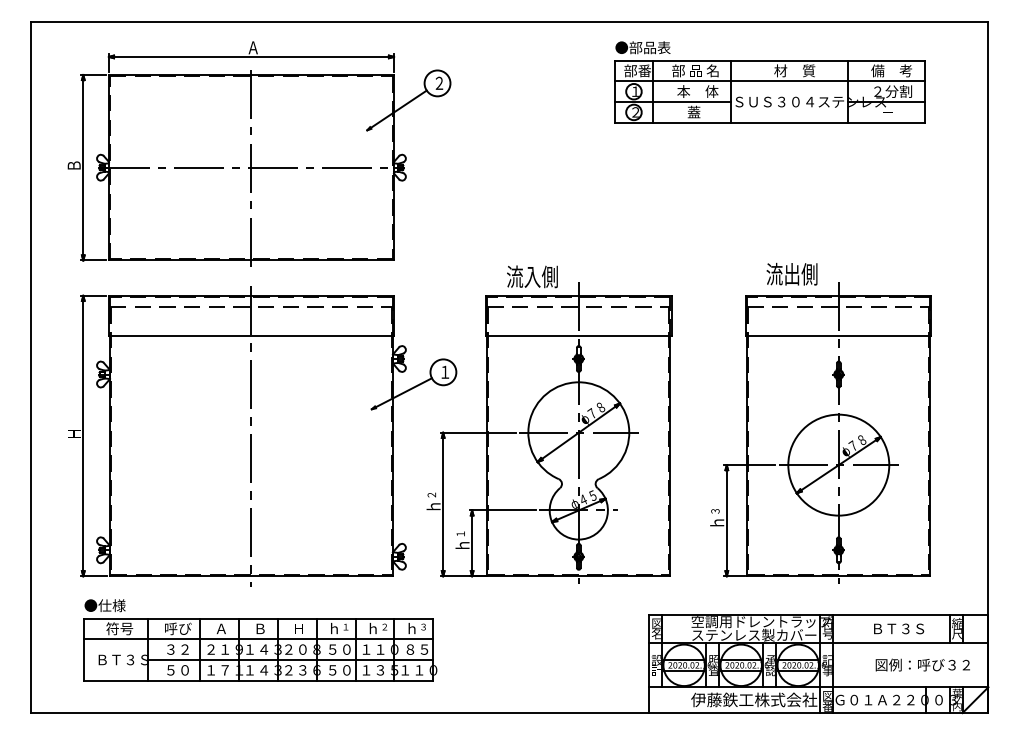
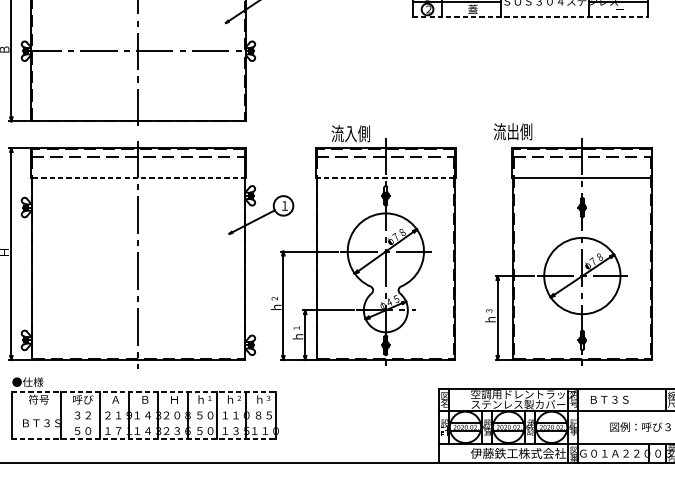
line: (770, 122) -> (530, 17), solid -> dashed
text: (791, 273) -> (512, 131), moved
line: (251, 335) -> (138, 178), solid -> dashed
line: (578, 335) -> (385, 178), solid -> dashed
line: (258, 618) -> (143, 391), solid -> dashed
text: (899, 628) -> (610, 399), moved
line: (258, 639) -> (143, 407), removed
line: (290, 660) -> (167, 423), removed
line: (258, 680) -> (143, 438), solid -> dashed

